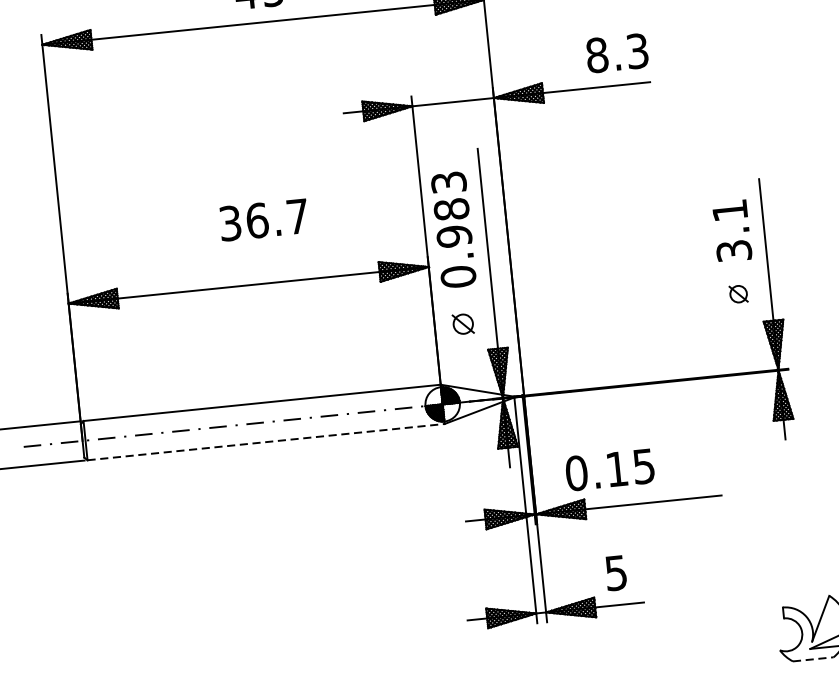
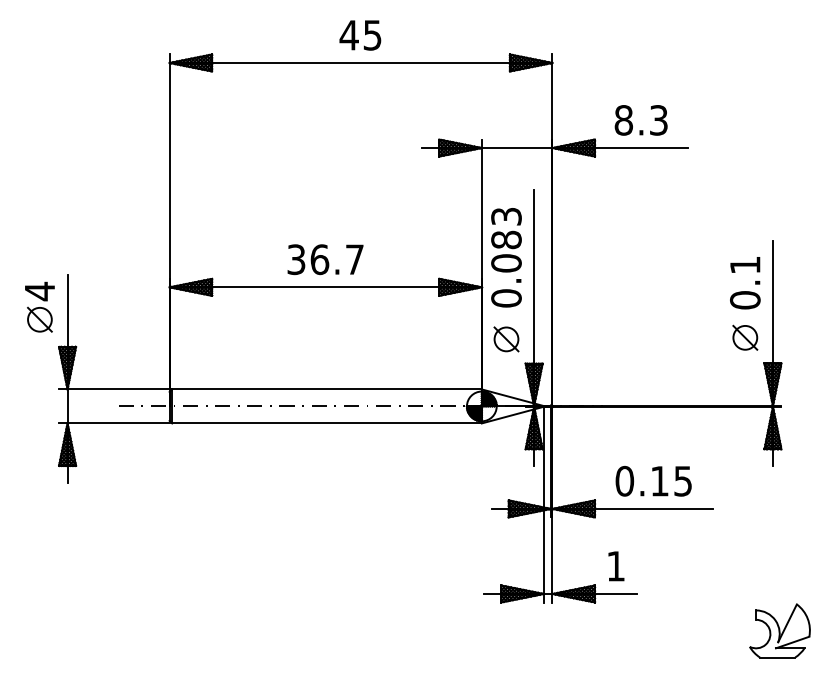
text: (616, 53) -> (640, 120), moved
text: (263, 219) -> (325, 259), moved
text: (454, 236) -> (506, 263), 0.983 -> 0.083
text: (734, 251) -> (745, 300), 3.1 -> 0.1
part: (738, 293) -> (745, 337), size x1.67
part: (463, 324) -> (506, 339), size x1.43
line: (266, 442) -> (327, 423), dashed -> solid
text: (609, 470) -> (653, 481), moved
text: (615, 573) -> (615, 566), 5 -> 1
line: (813, 659) -> (777, 657), dashed -> solid

